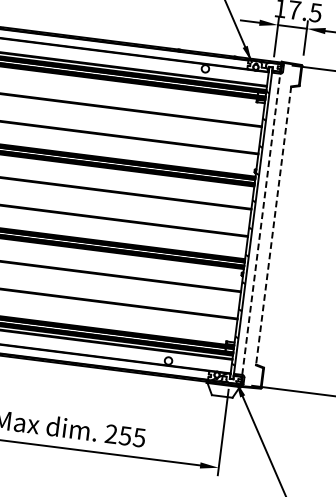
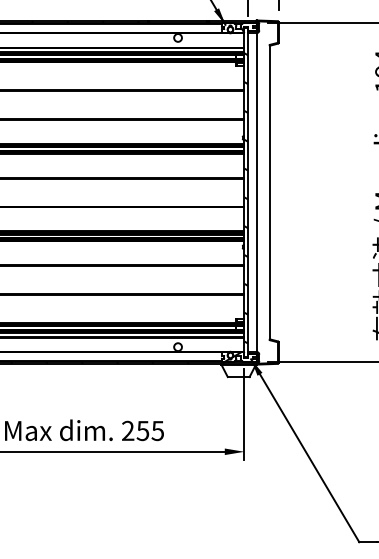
line: (261, 224) -> (256, 192), dashed -> solid
line: (273, 225) -> (269, 192), dashed -> solid

